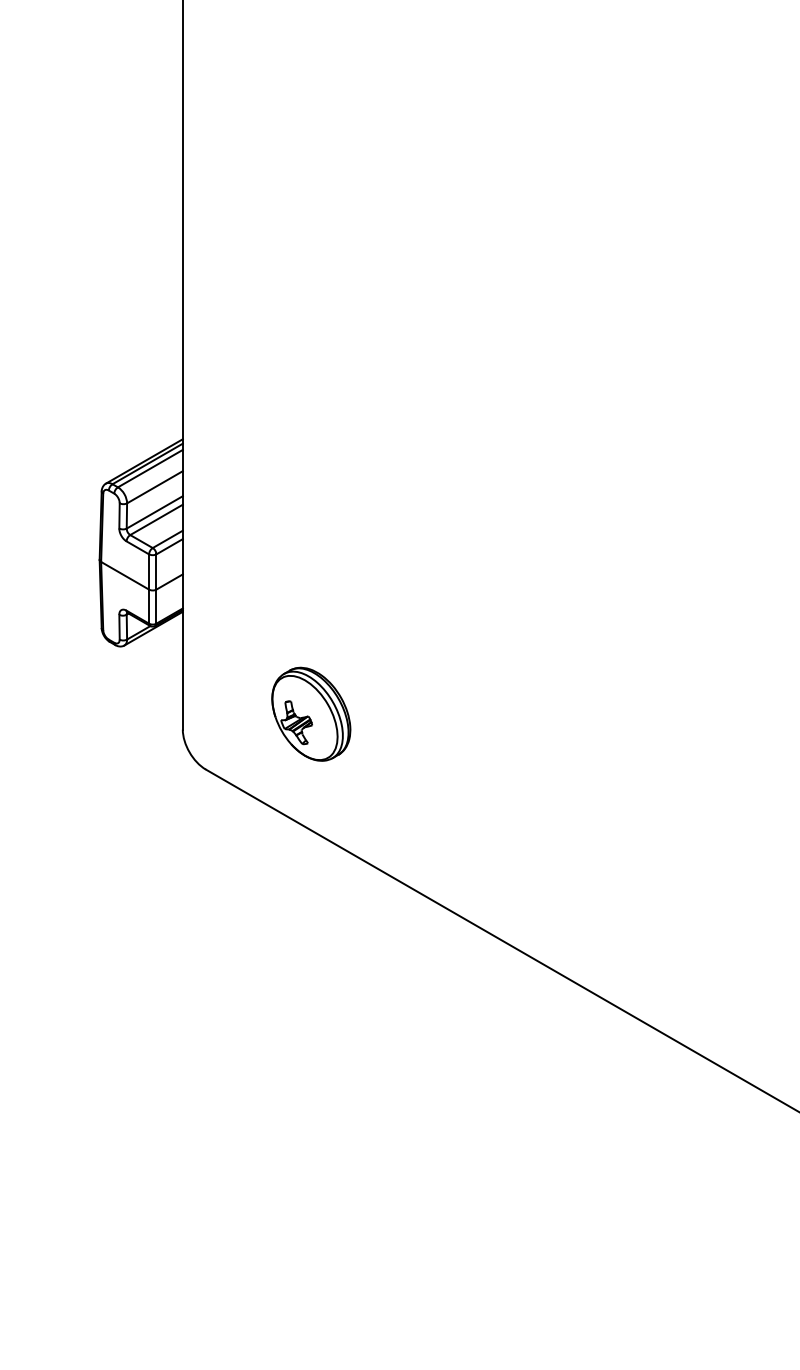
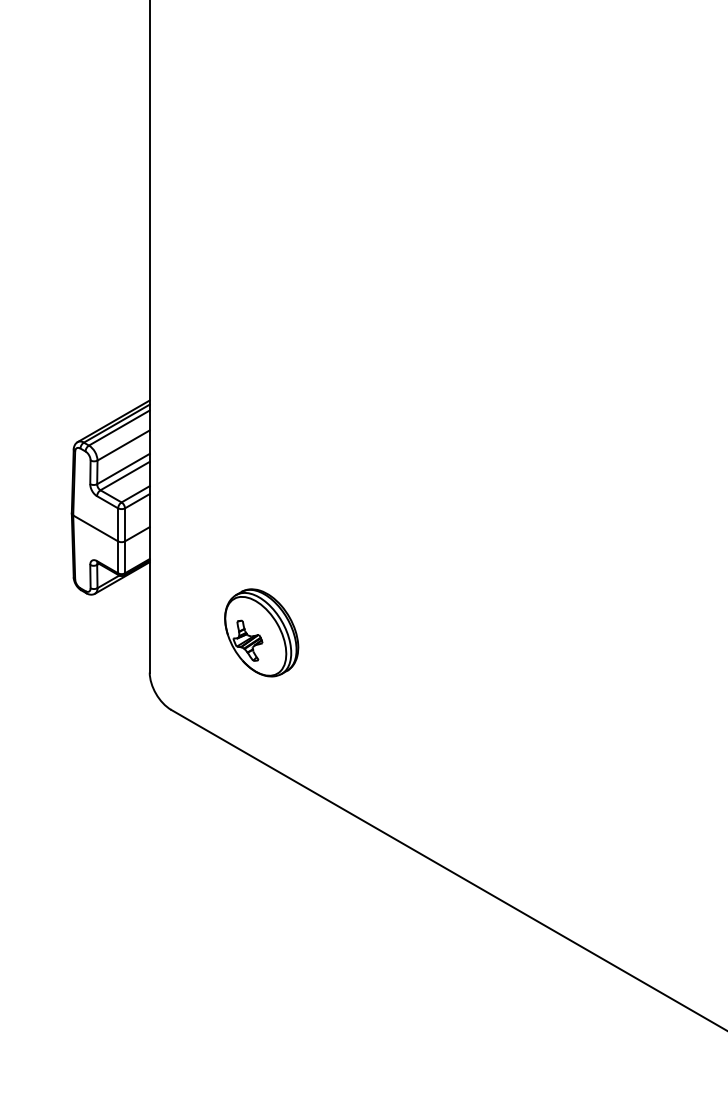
part: (311, 713) -> (261, 632), moved

